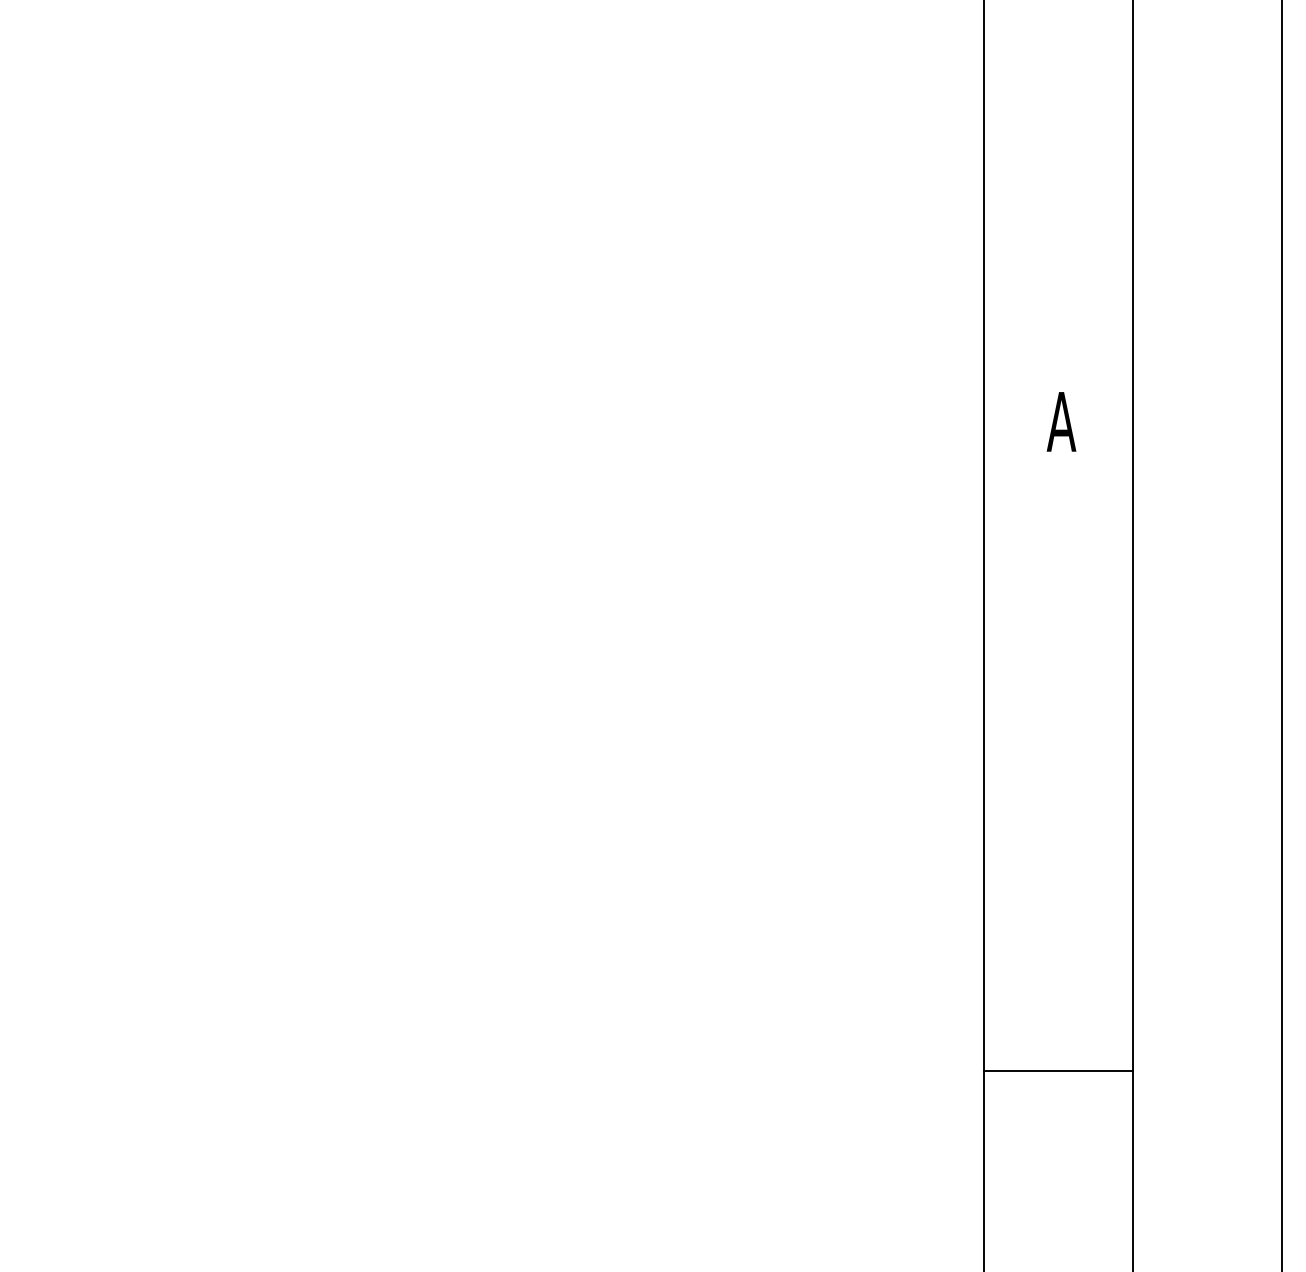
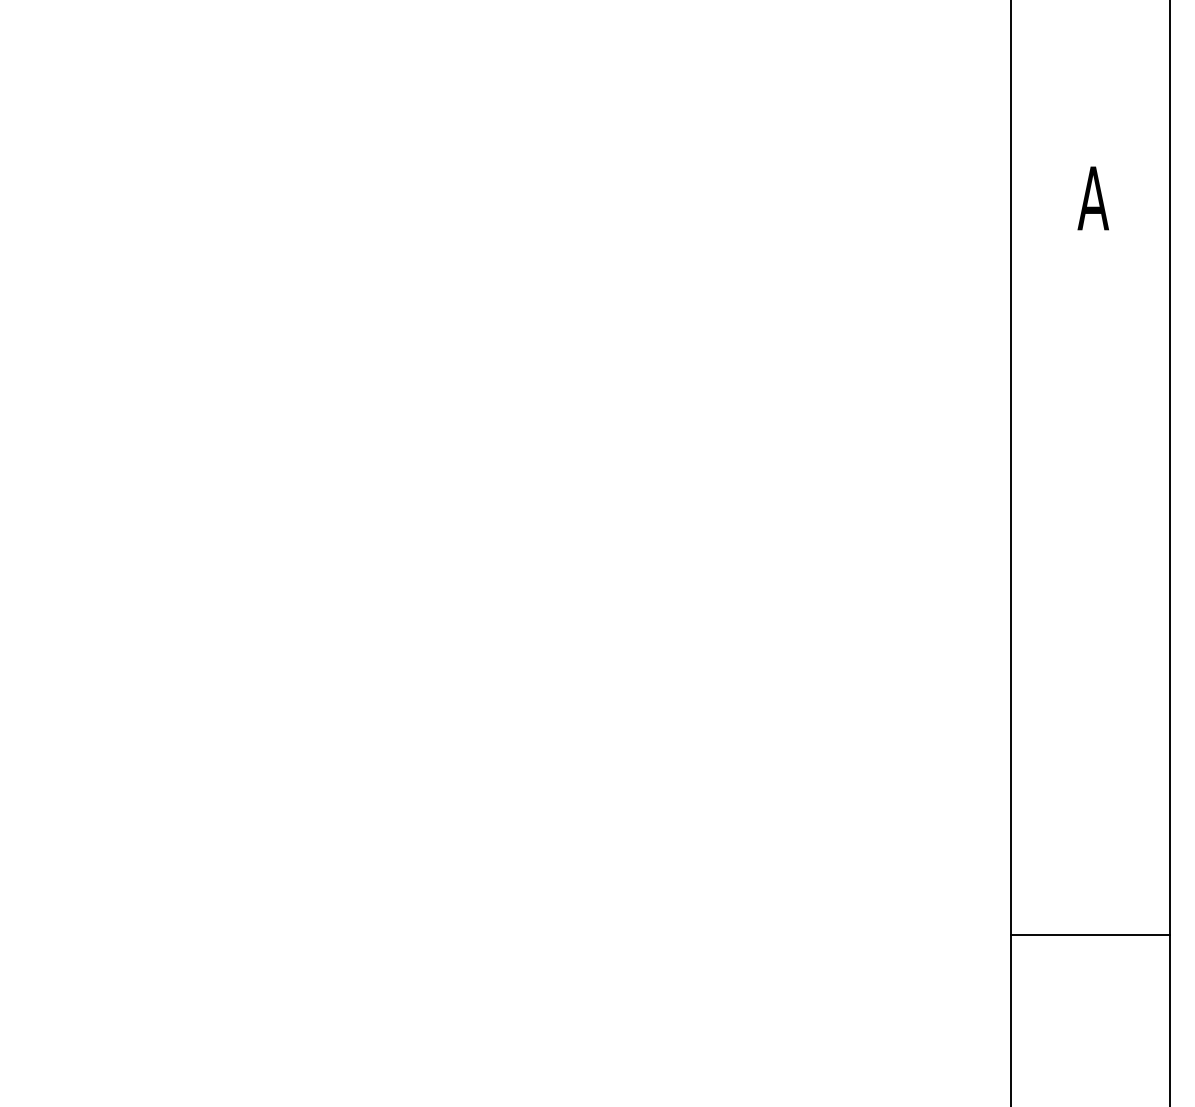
line: (1058, 1071) -> (1090, 935), moved

